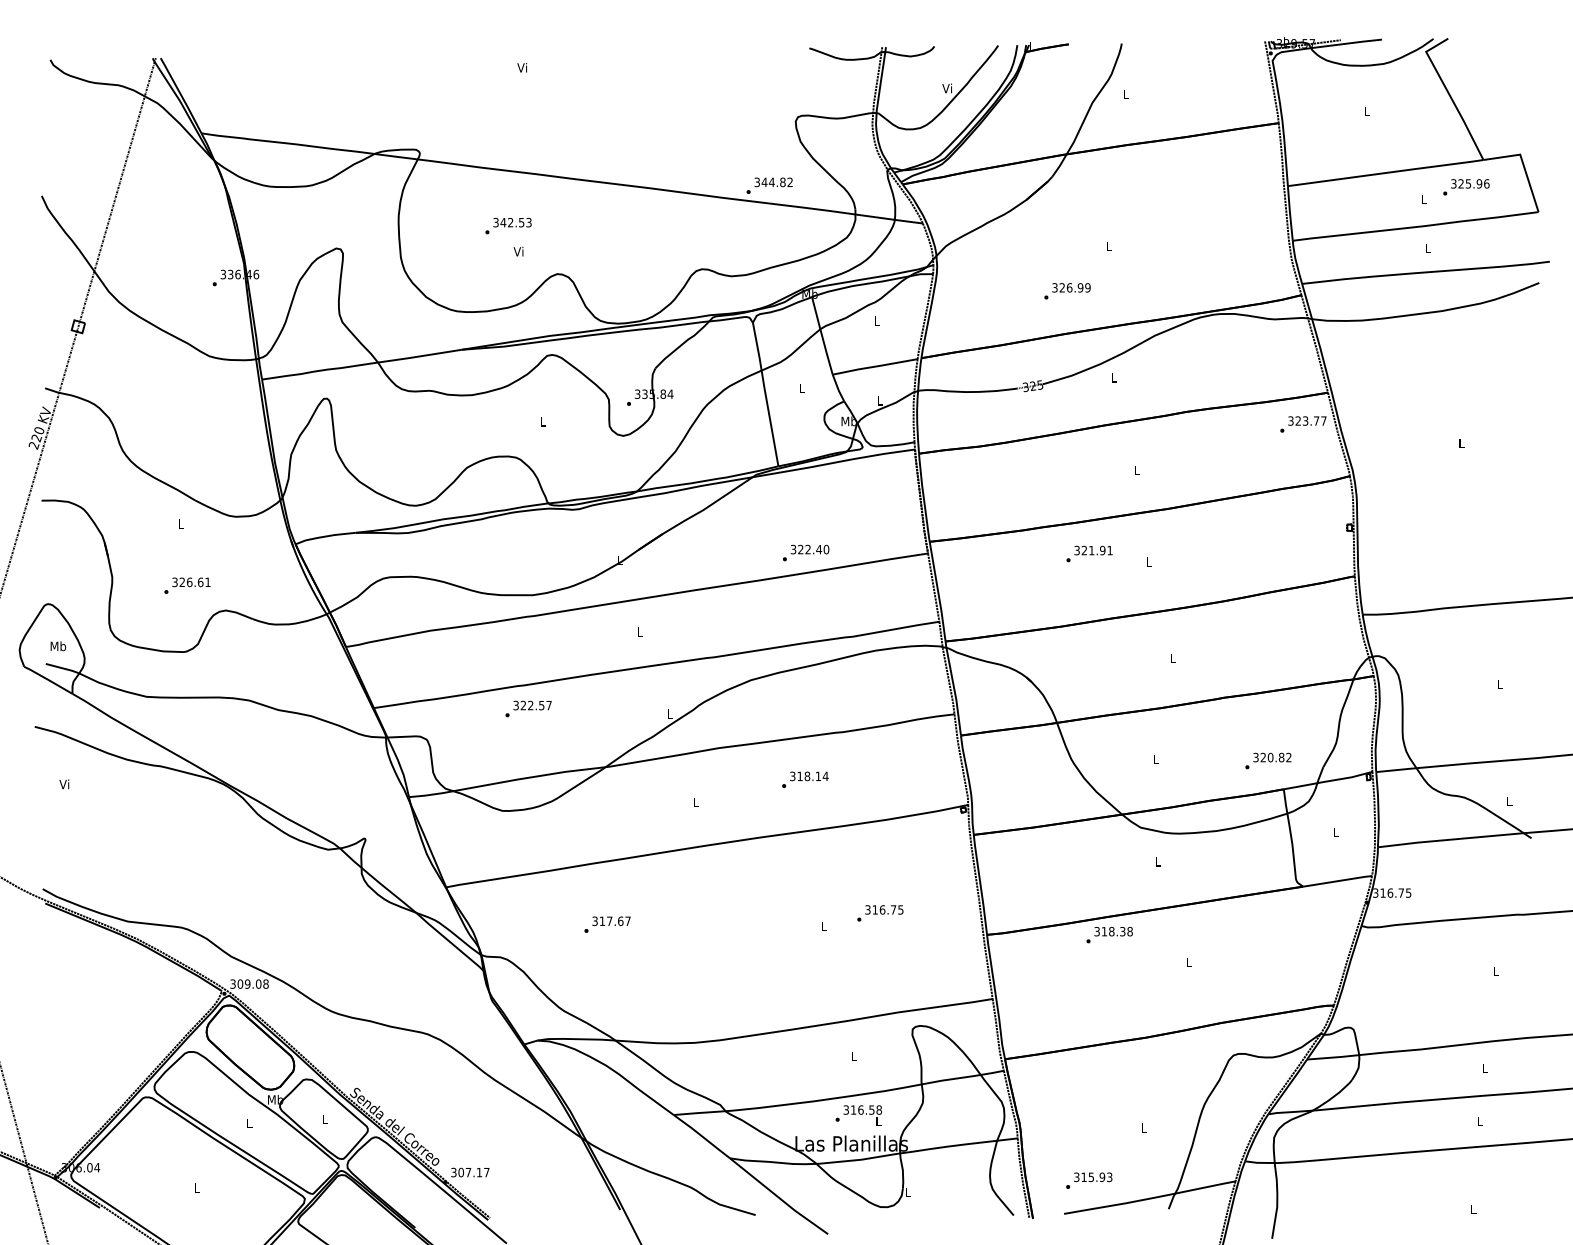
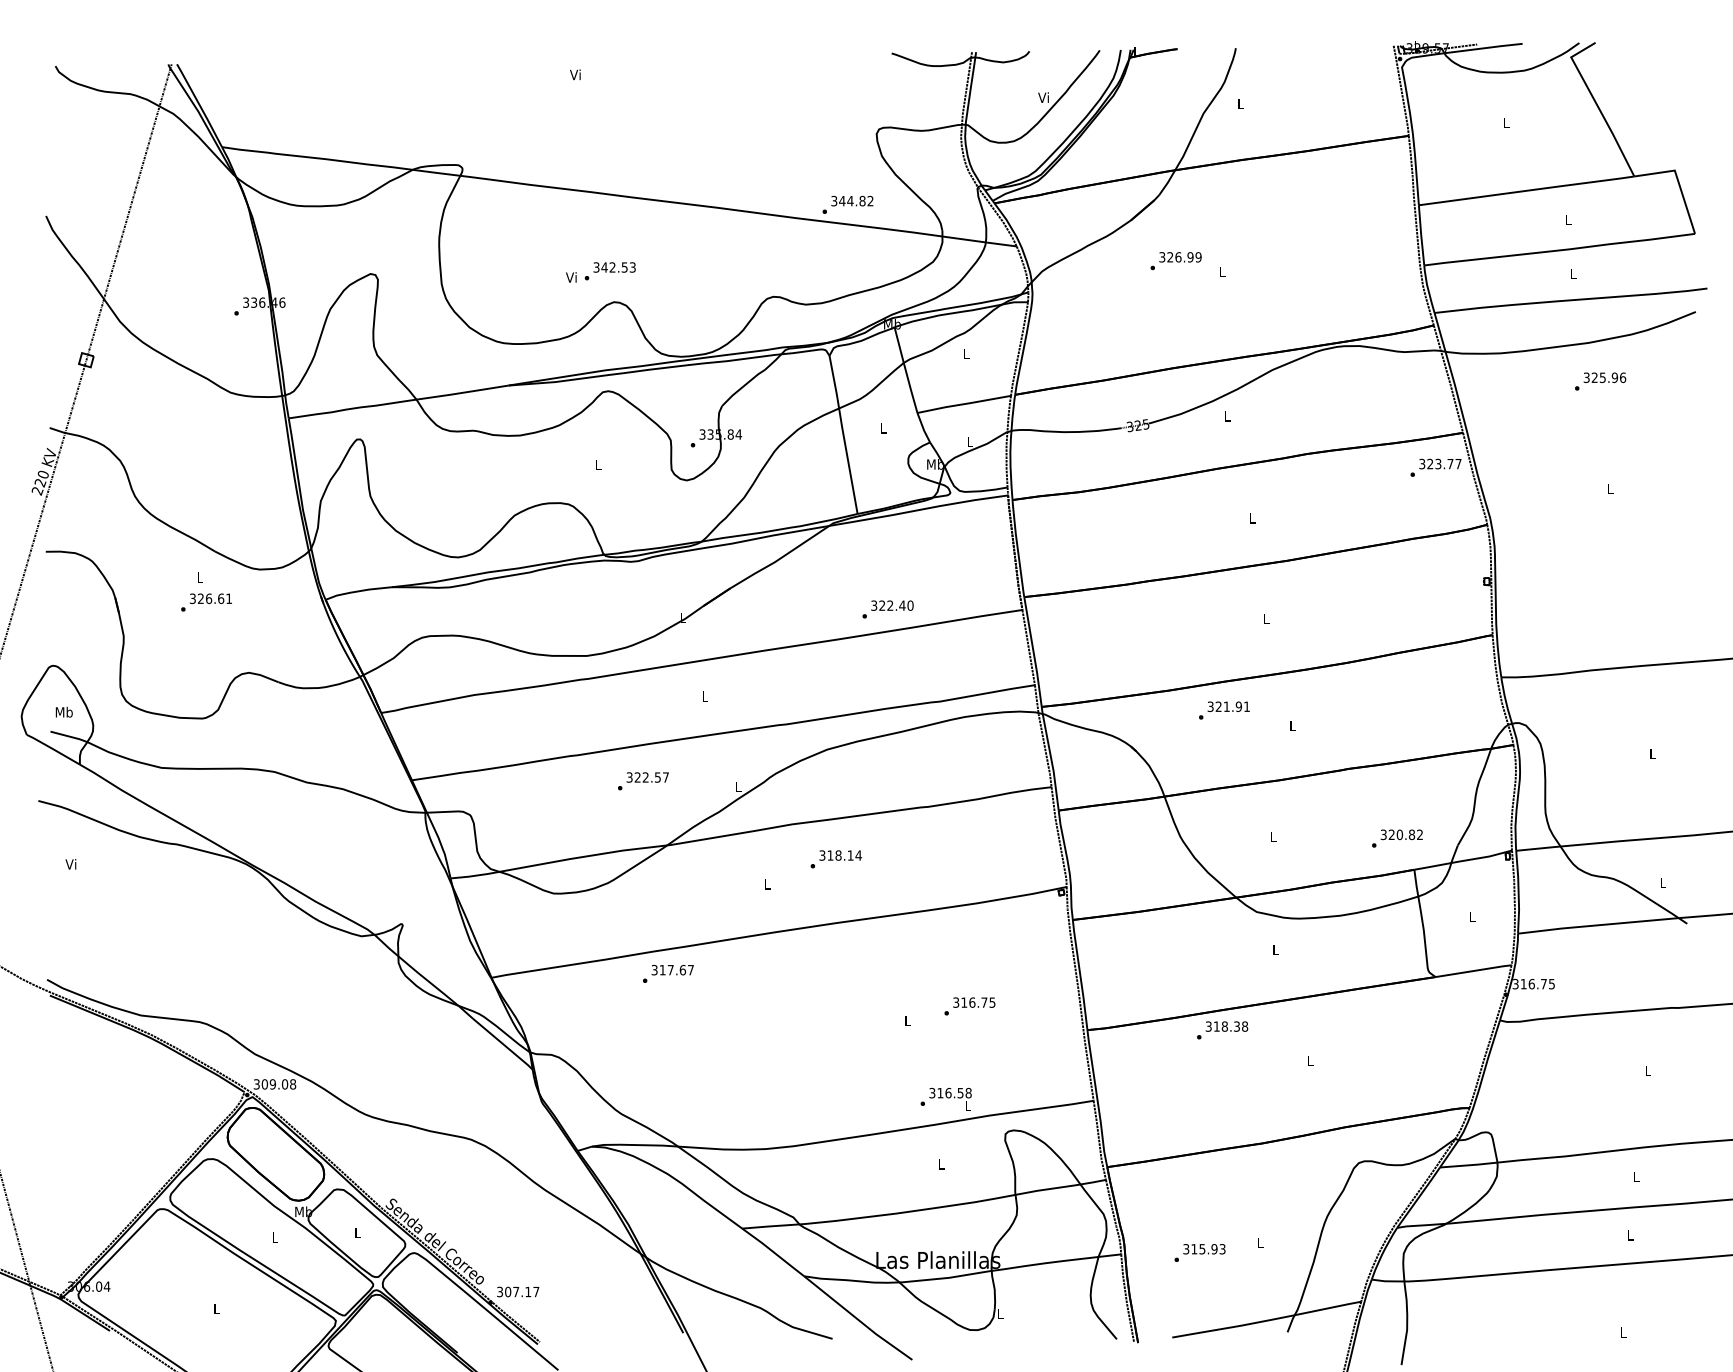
text: (1466, 187) -> (1600, 381), moved
text: (507, 226) -> (609, 271), moved
text: (1066, 291) -> (1175, 261), moved
text: (1089, 553) -> (1224, 710), moved
text: (187, 585) -> (206, 602), moved
text: (528, 709) -> (643, 781), moved
text: (804, 779) -> (835, 859), moved
text: (607, 924) -> (668, 973), moved
text: (858, 1114) -> (945, 1098), moved
text: (1088, 1180) -> (1199, 1252), moved

